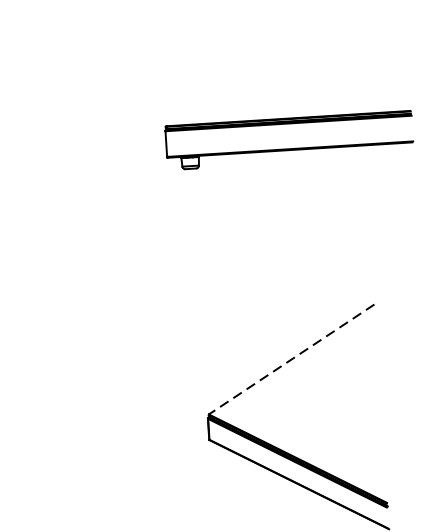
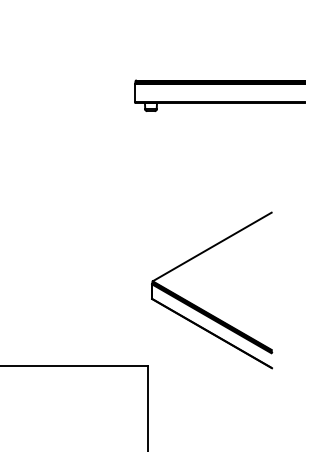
line: (292, 358) -> (212, 246), dashed -> solid

